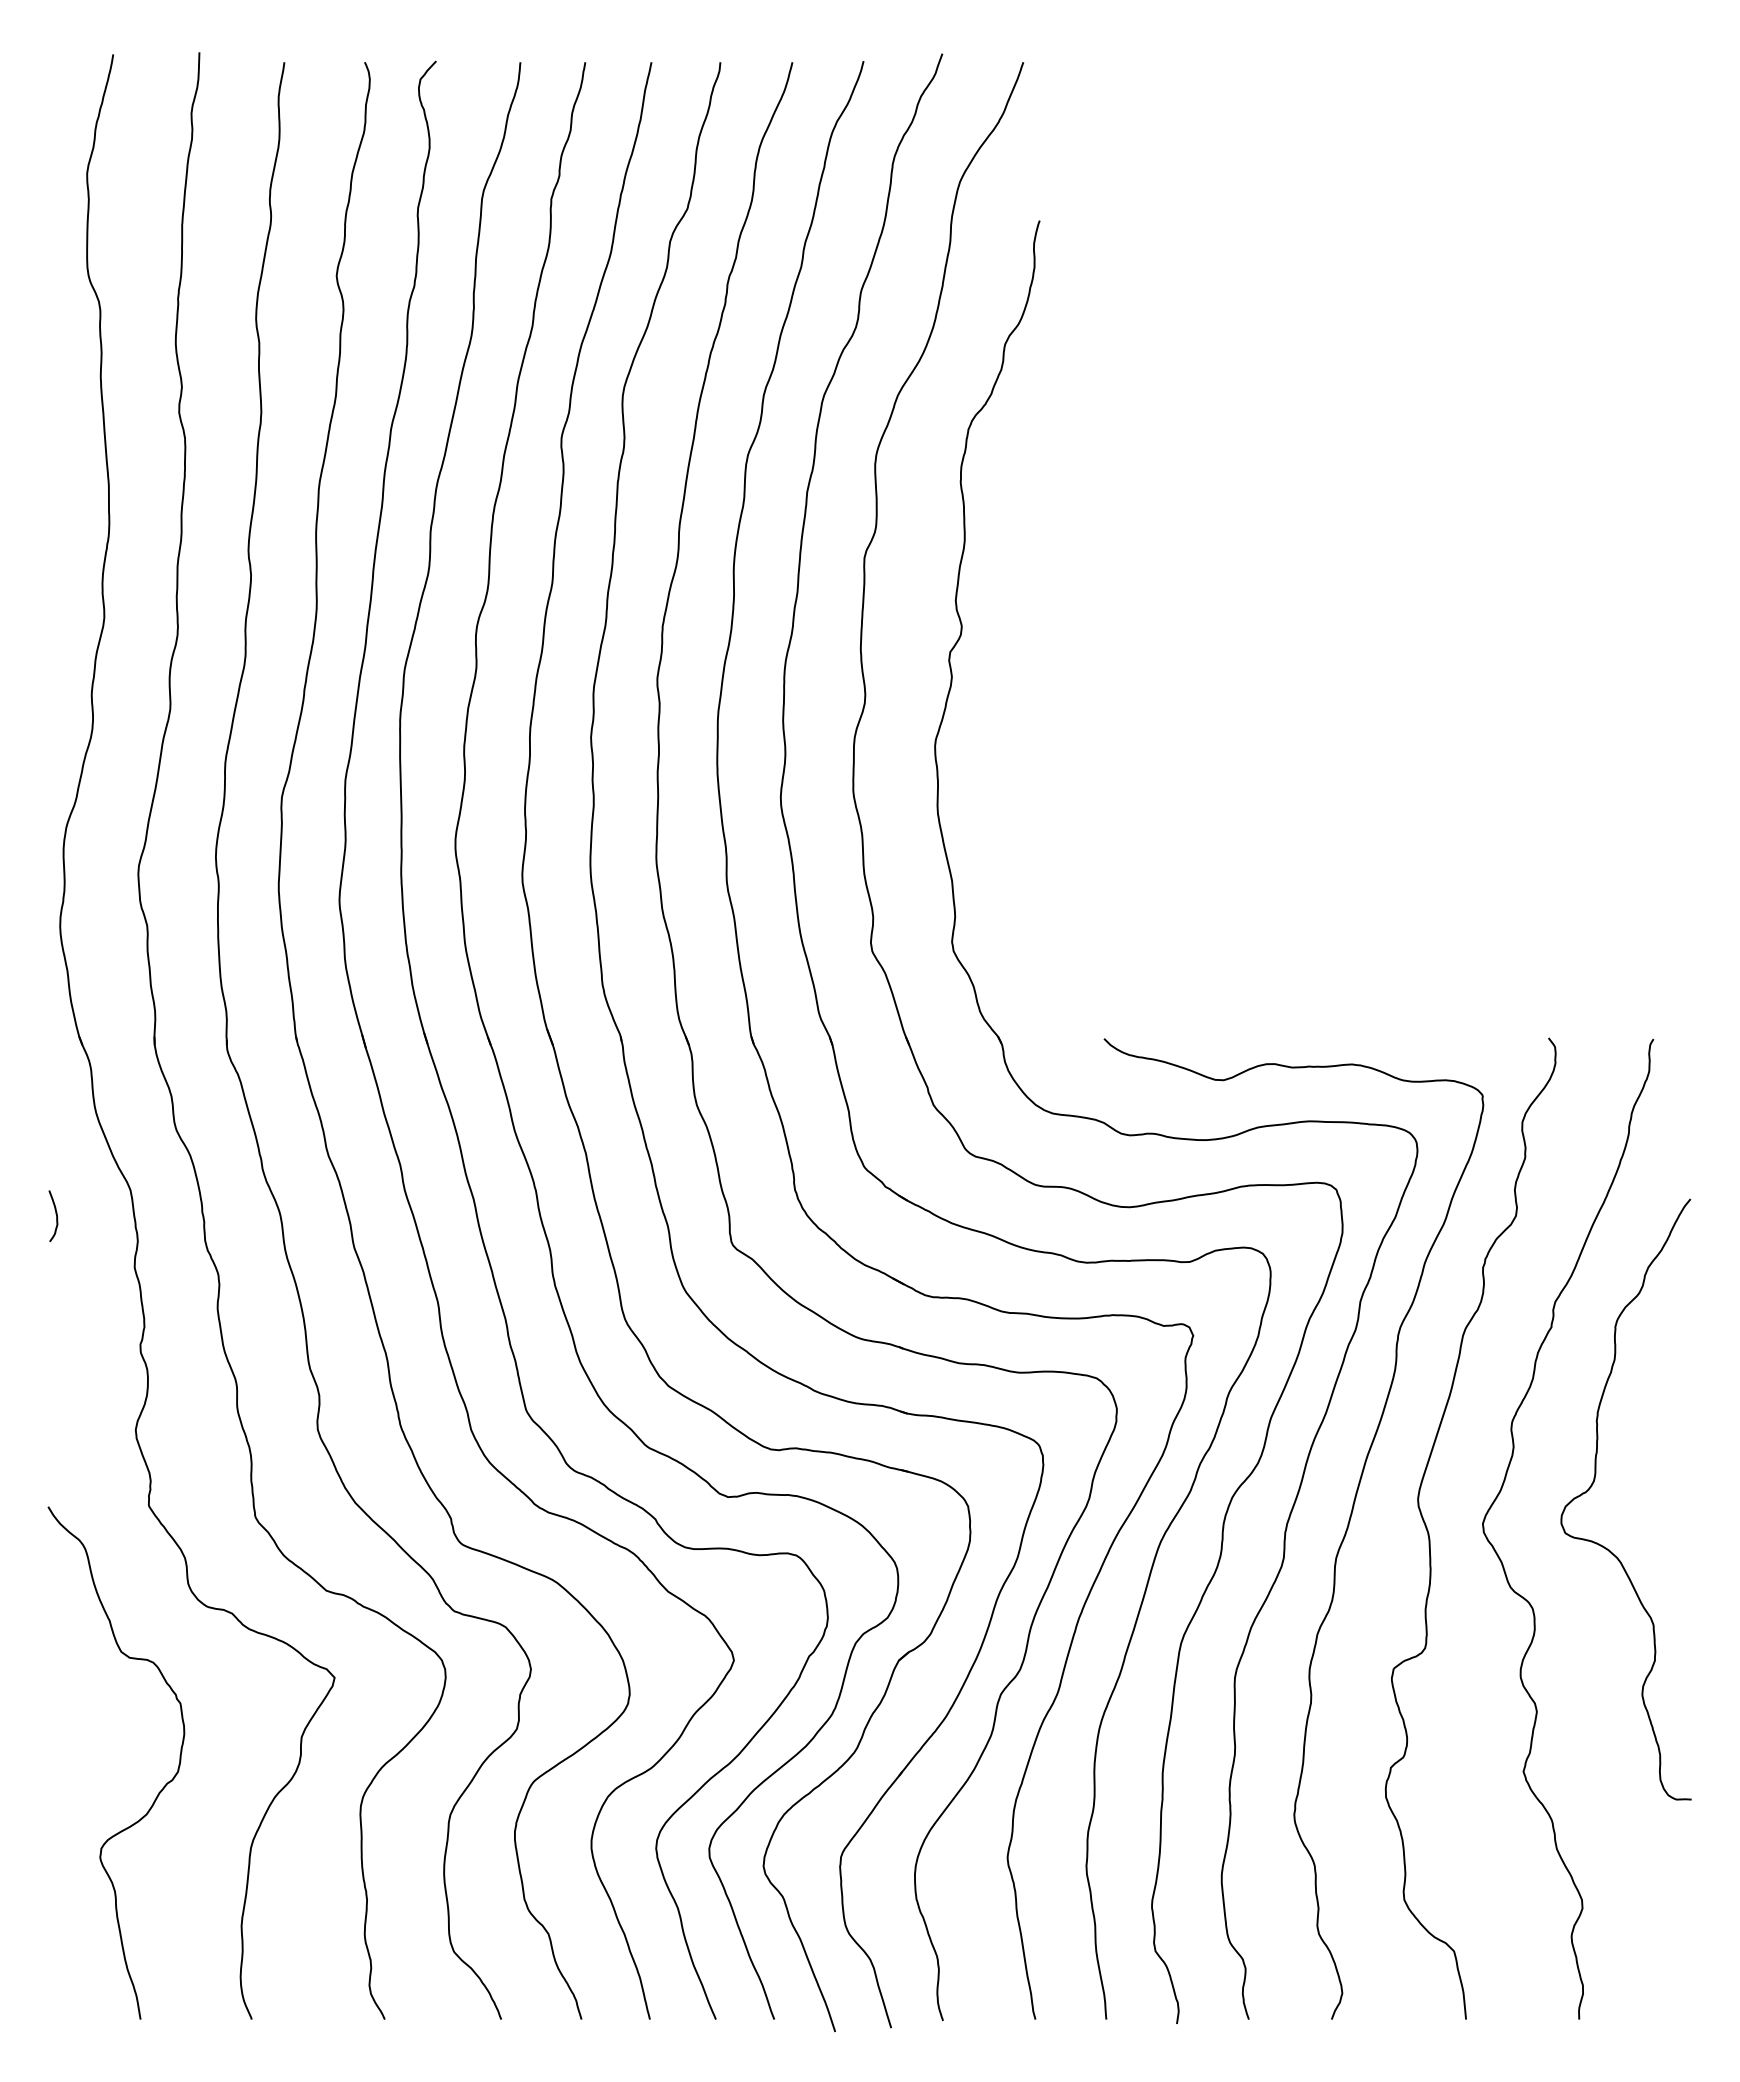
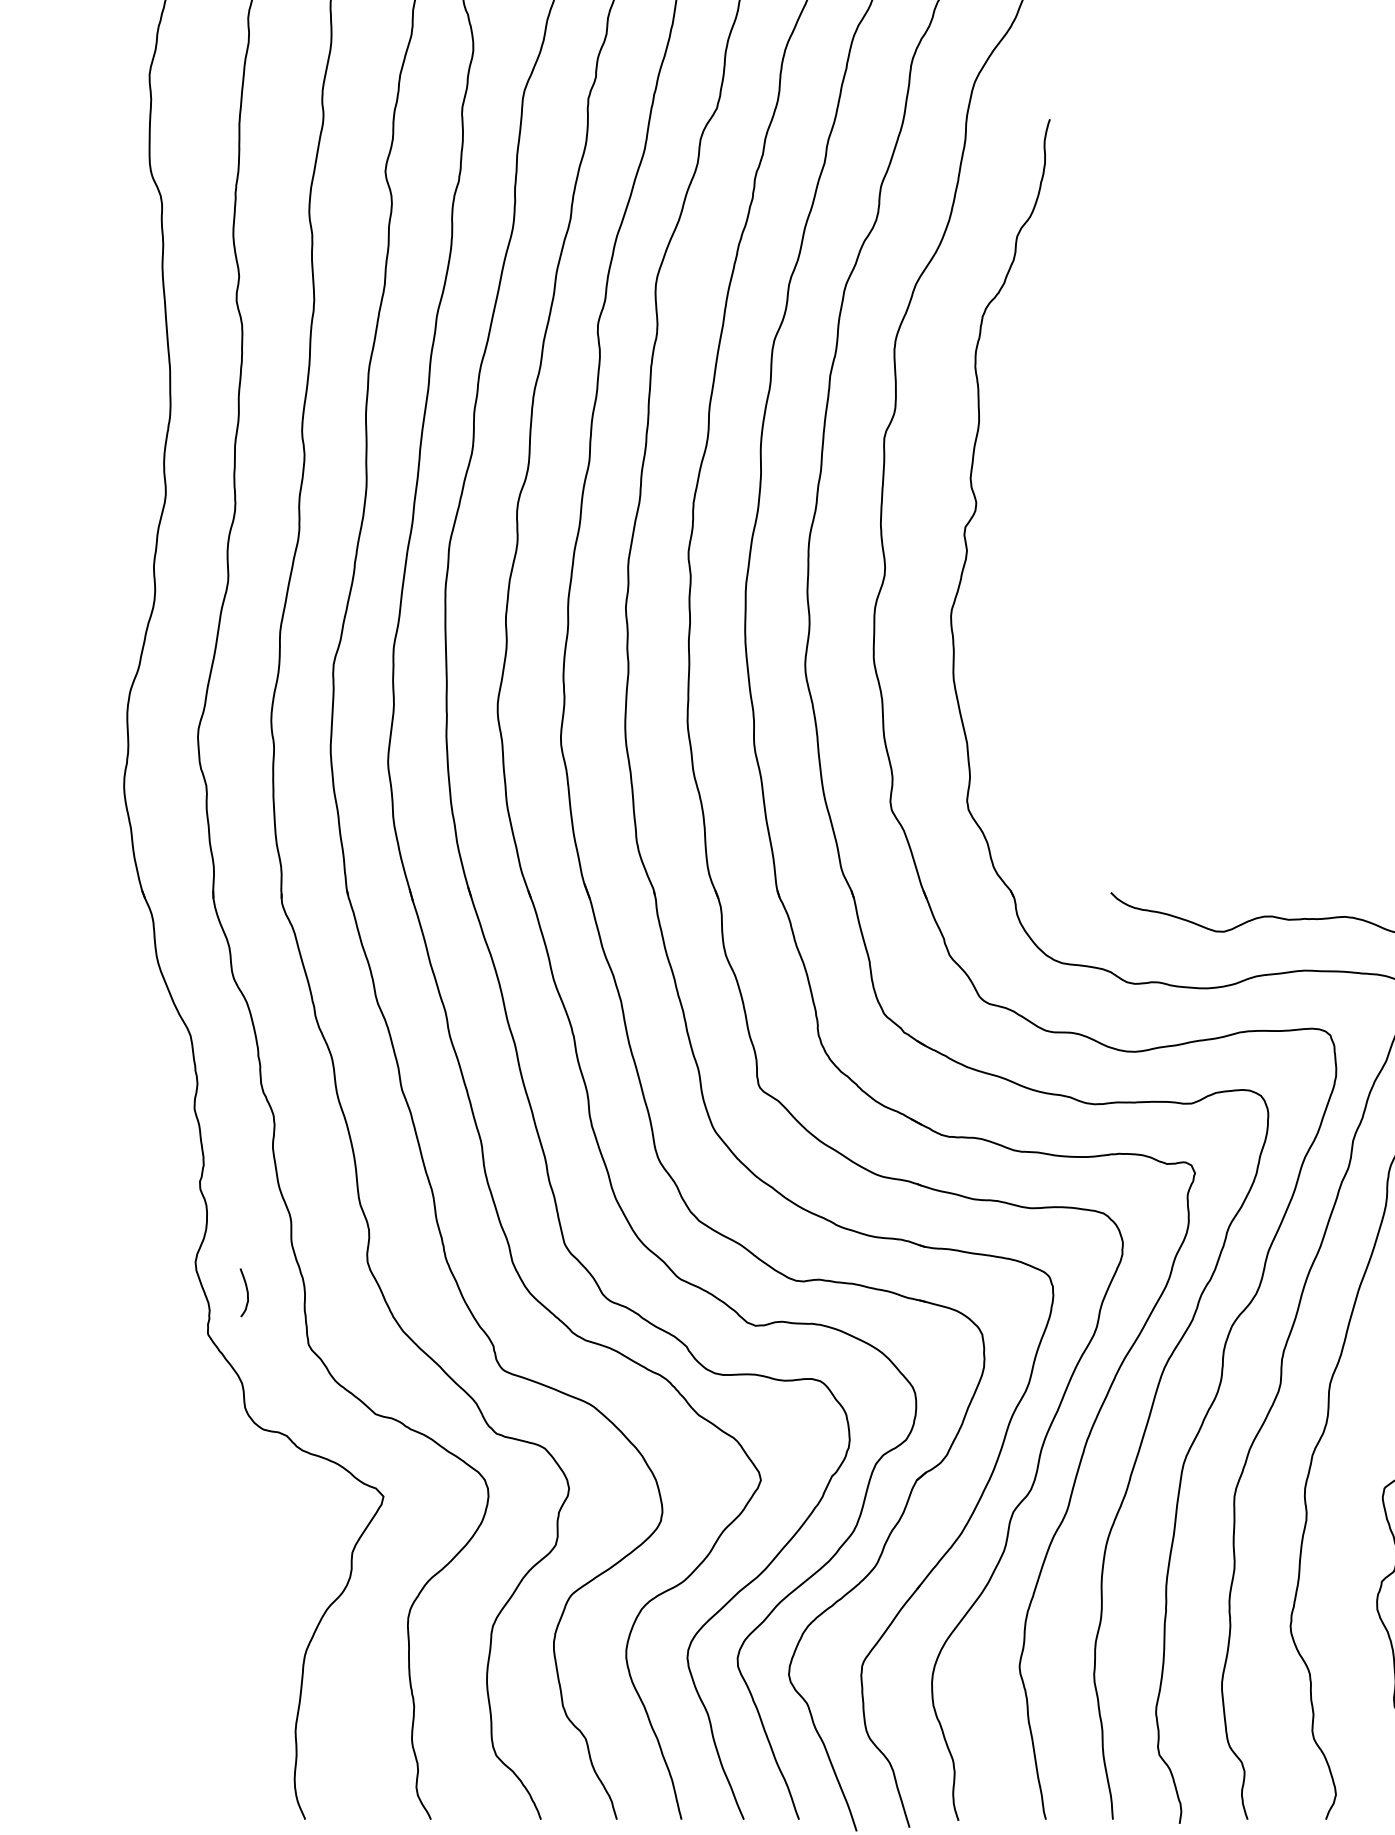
curve: (55, 1214) -> (246, 1291), moved
curve: (158, 1792) -> (217, 1605), removed

